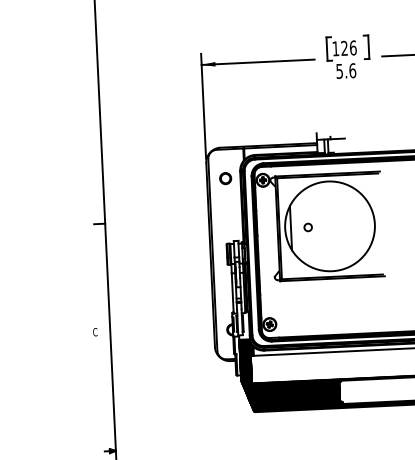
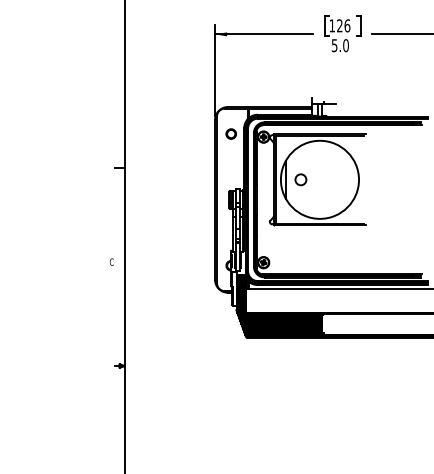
text: (352, 70) -> (345, 45), 5.6 -> 5.0
circle: (307, 227) -> (300, 179), size x1.67

